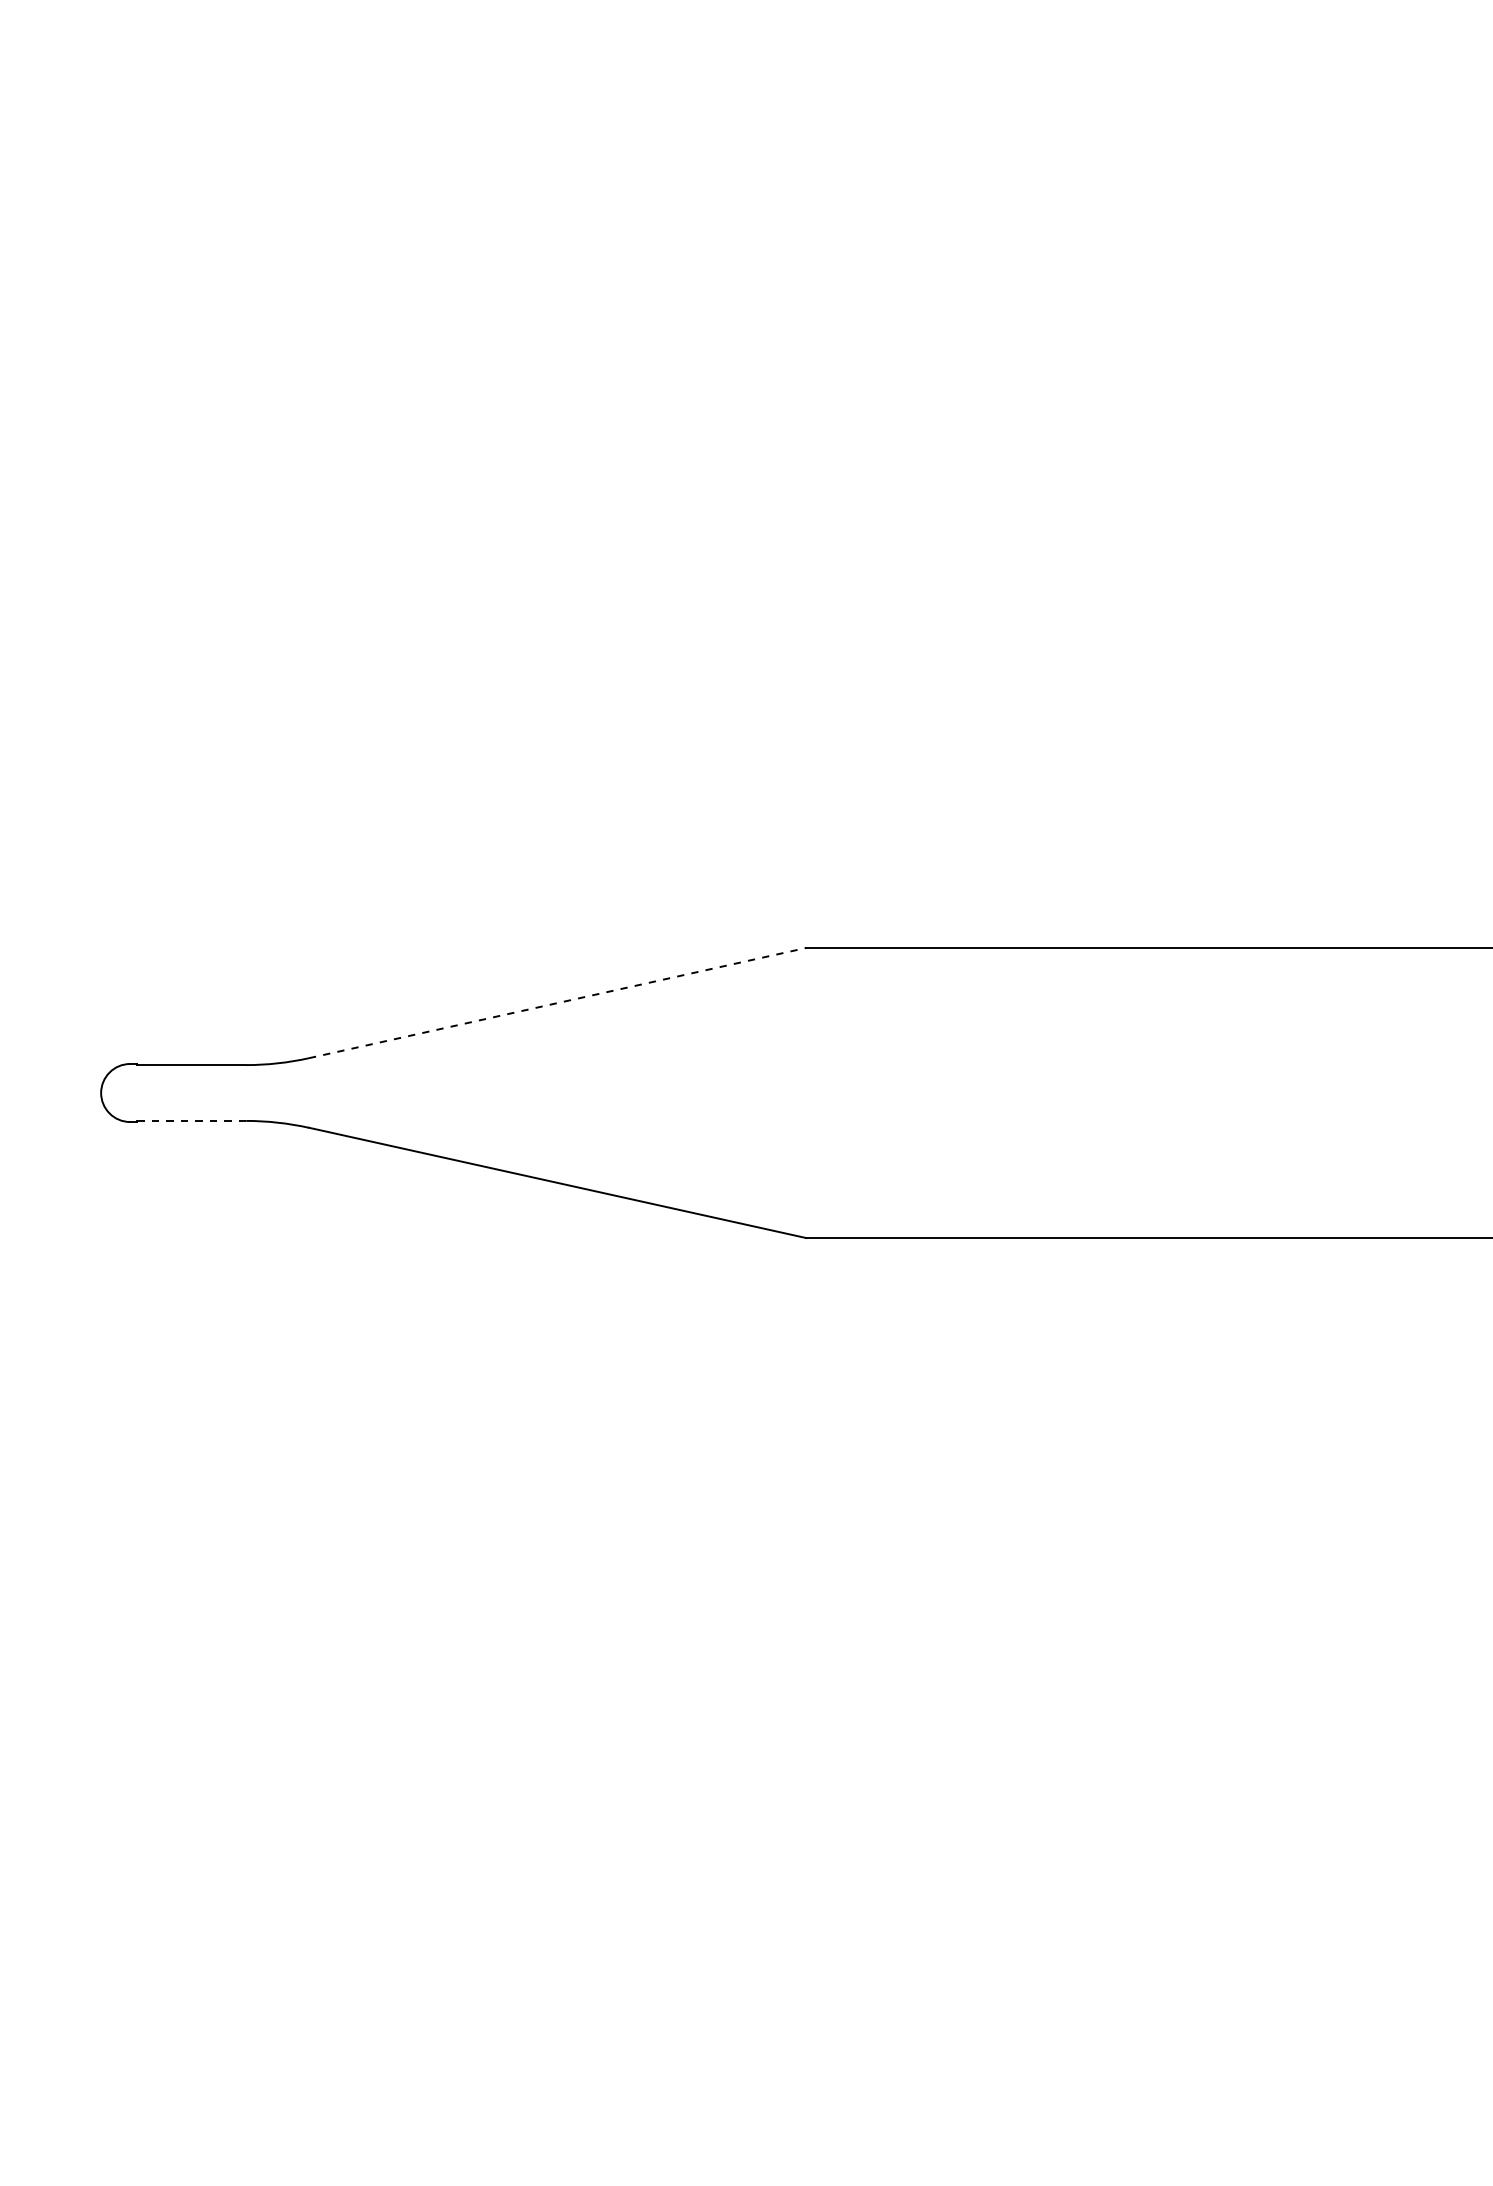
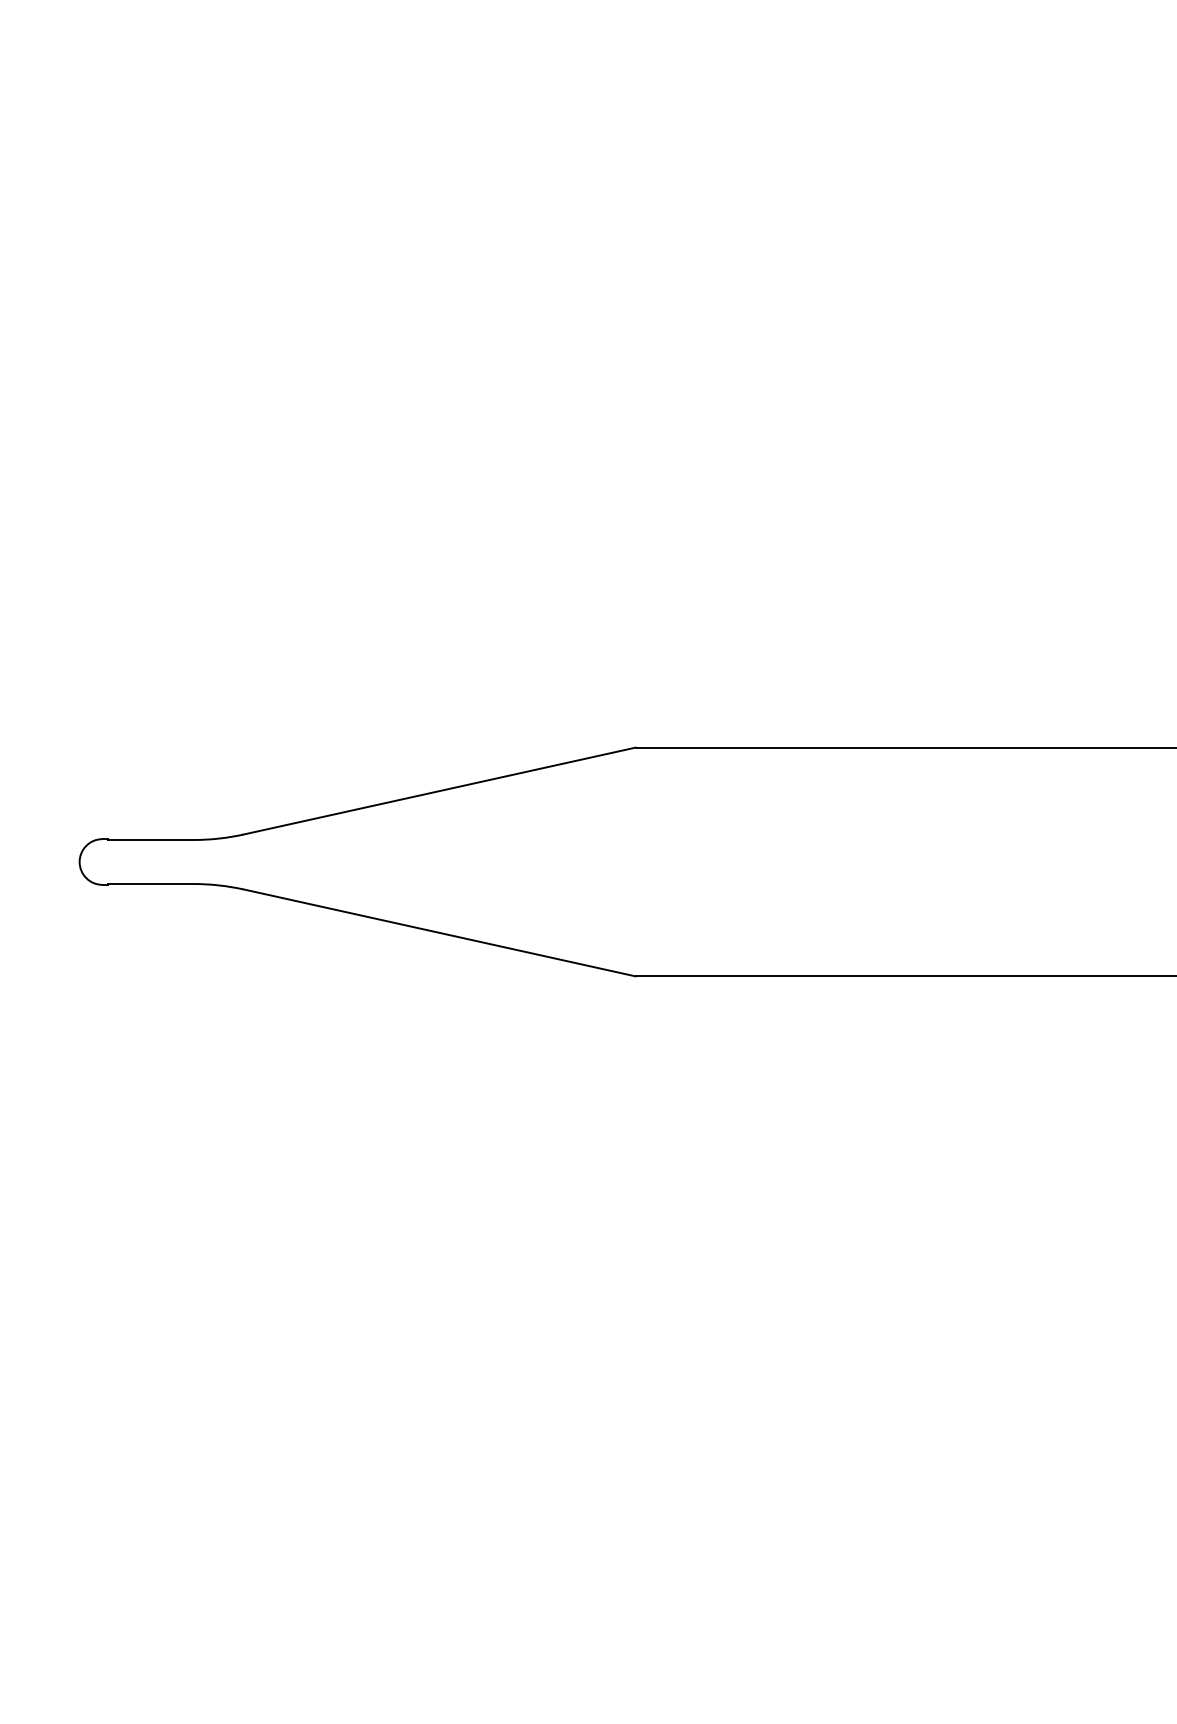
line: (557, 1003) -> (439, 791), dashed -> solid
line: (192, 1120) -> (151, 883), dashed -> solid

